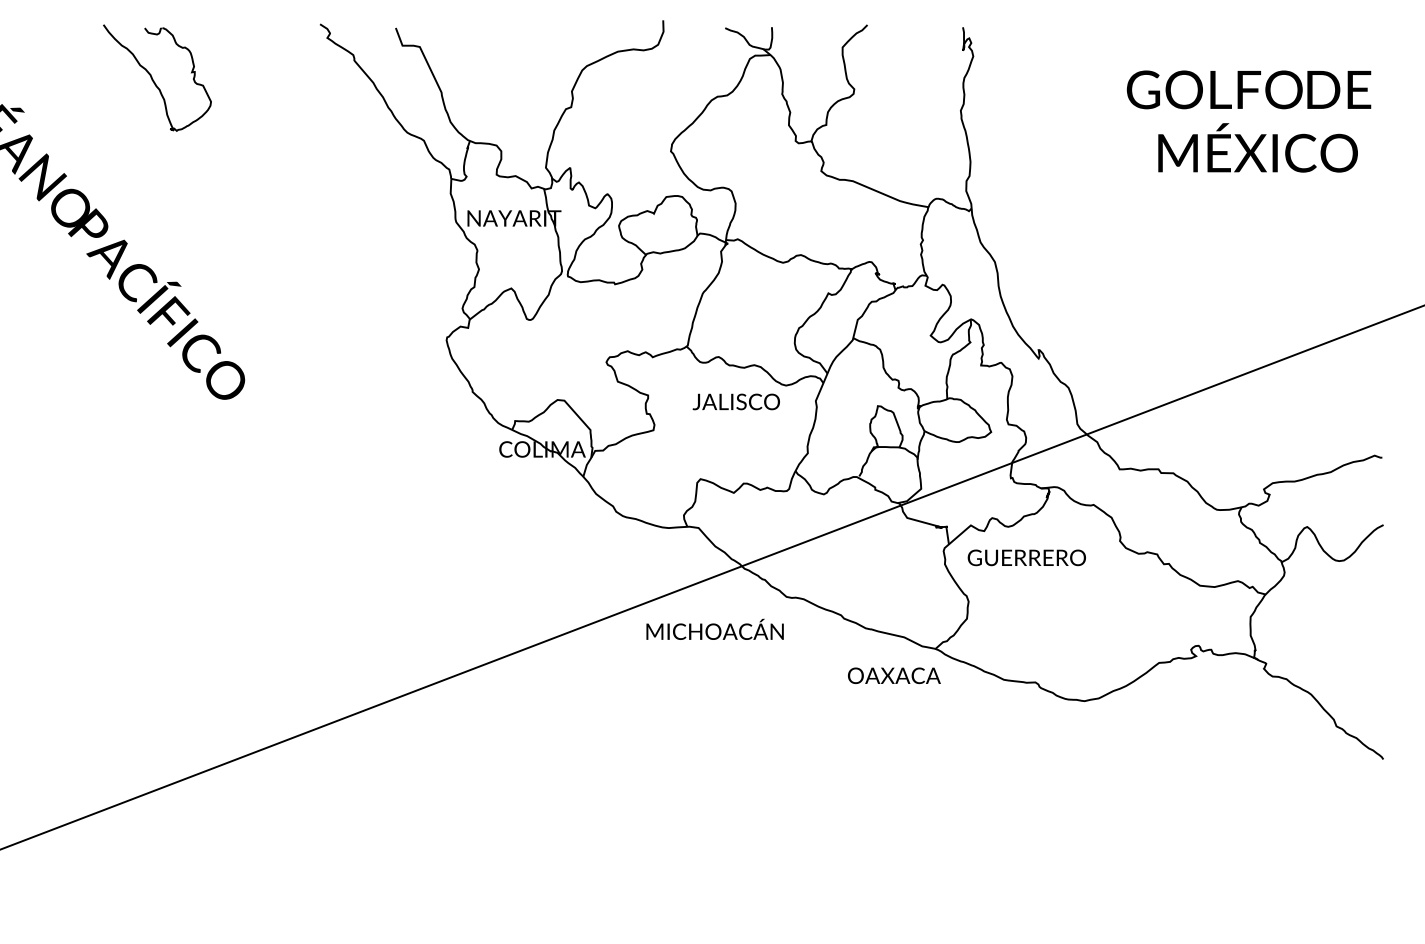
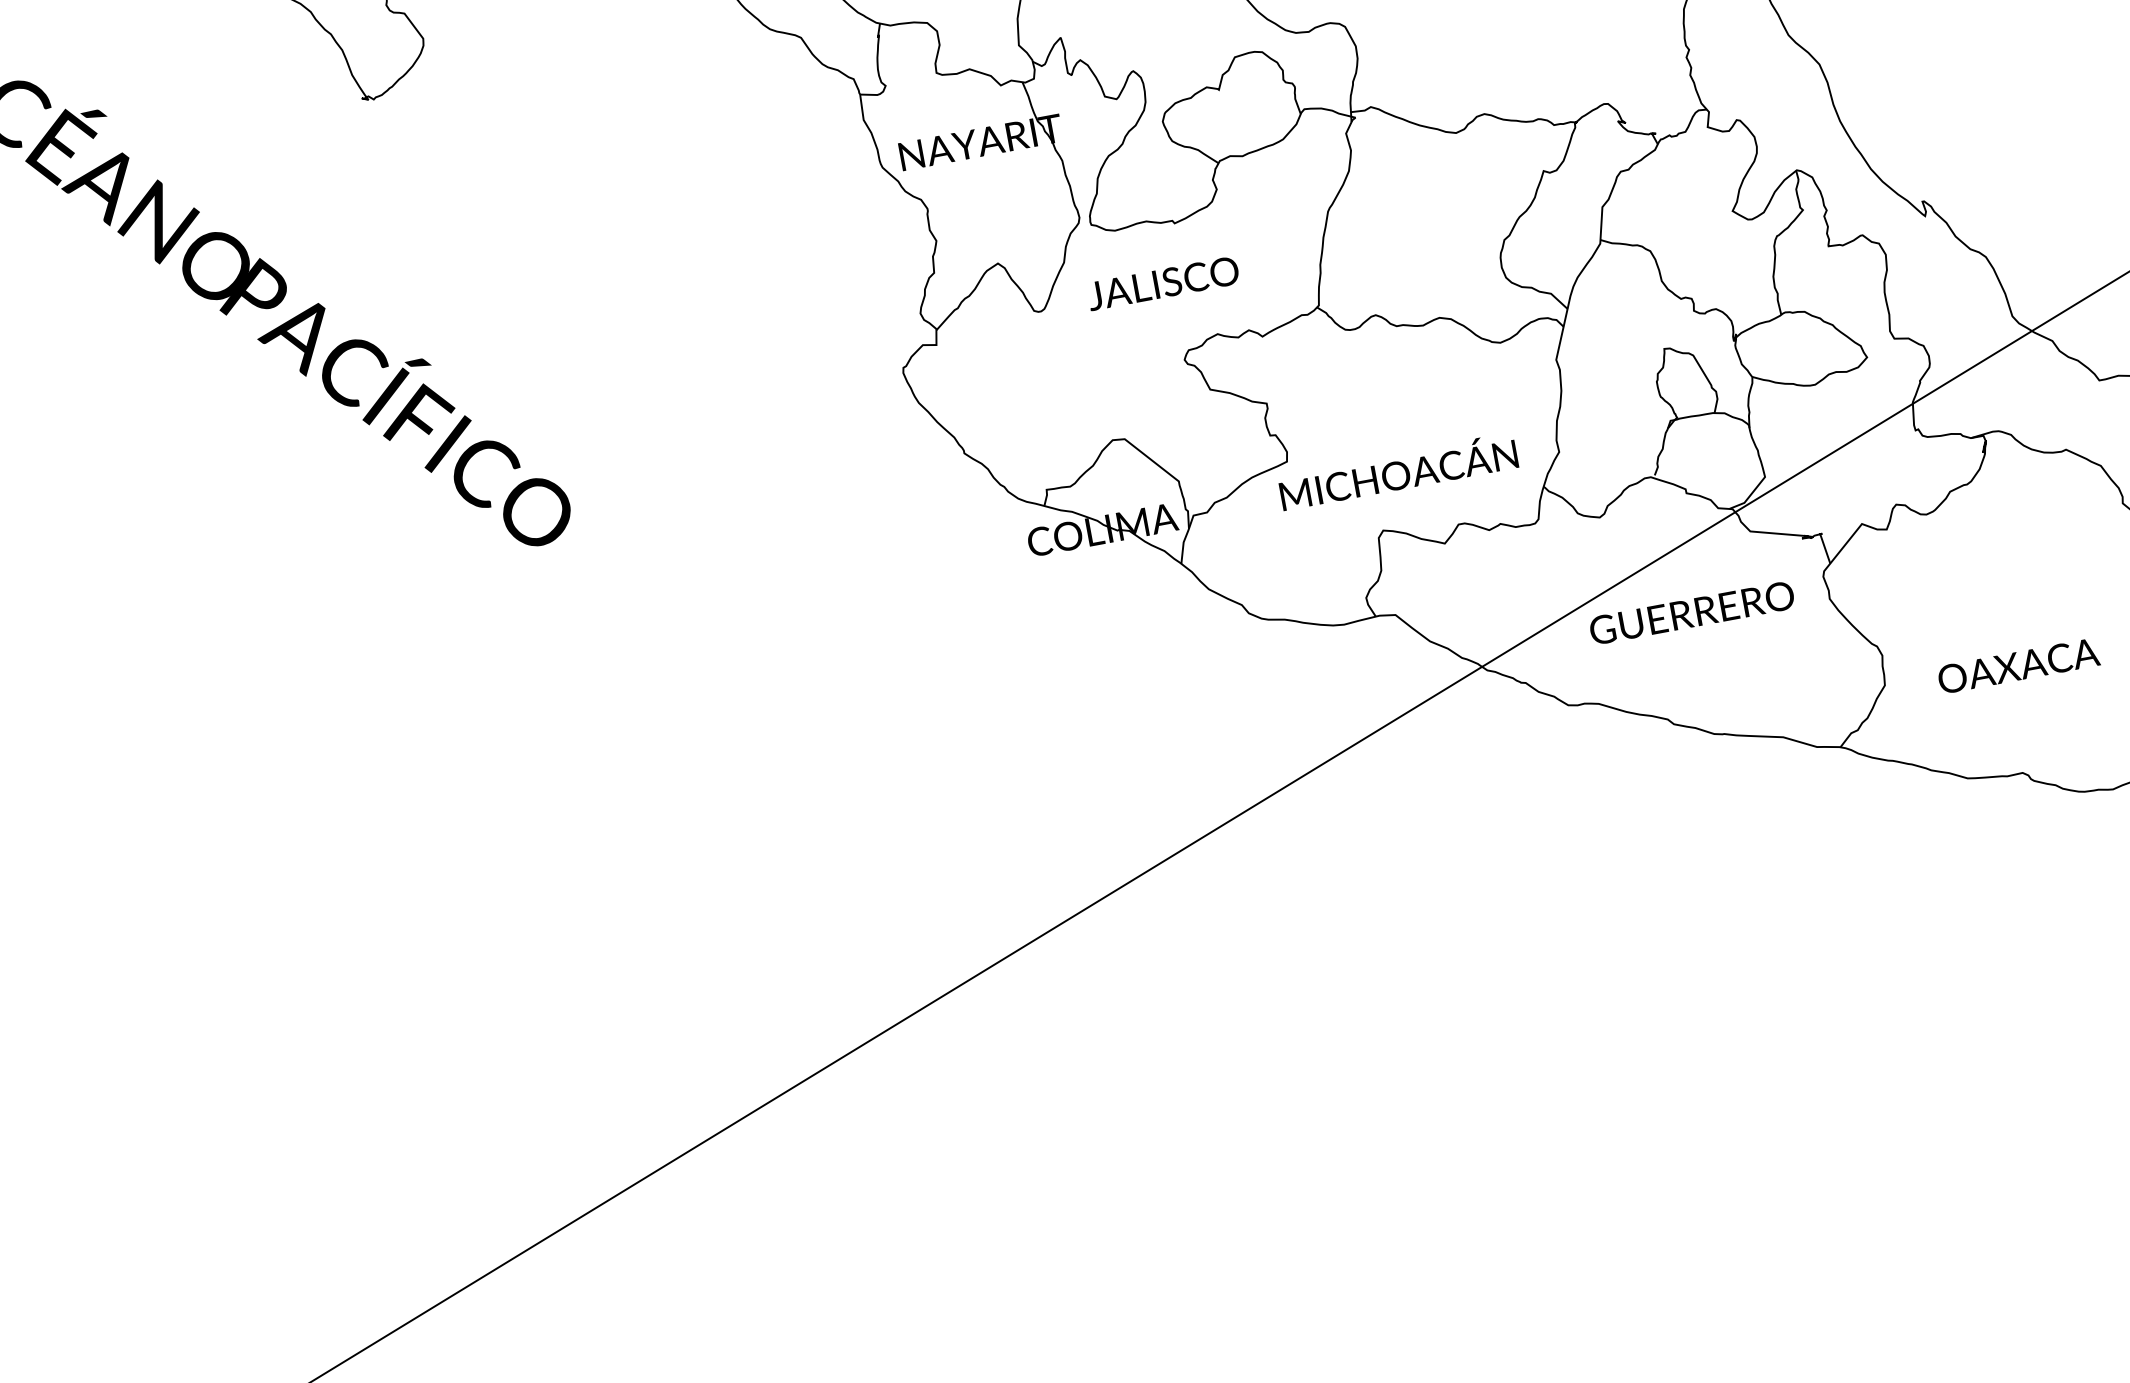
text: (735, 401) -> (1161, 282), moved
text: (1026, 557) -> (1691, 612), moved
text: (714, 628) -> (1396, 470), moved
text: (894, 675) -> (2018, 665), moved

